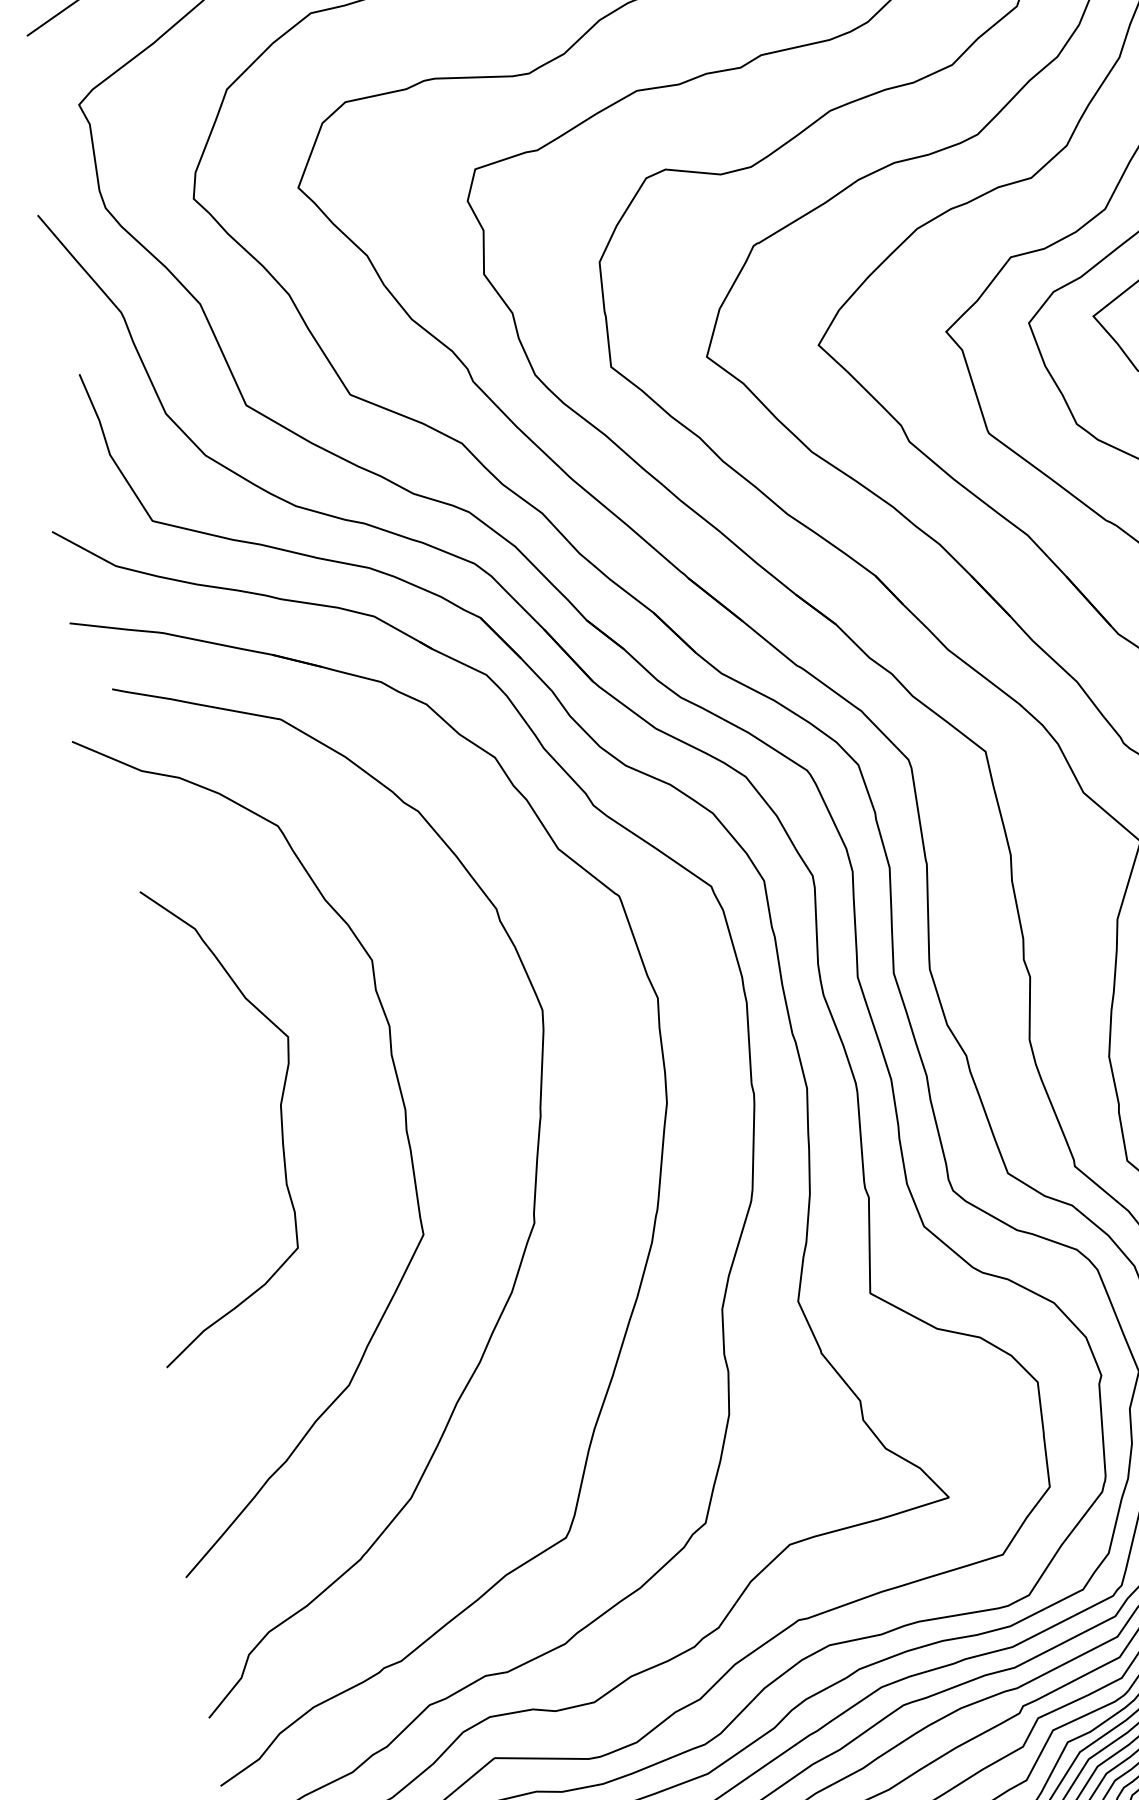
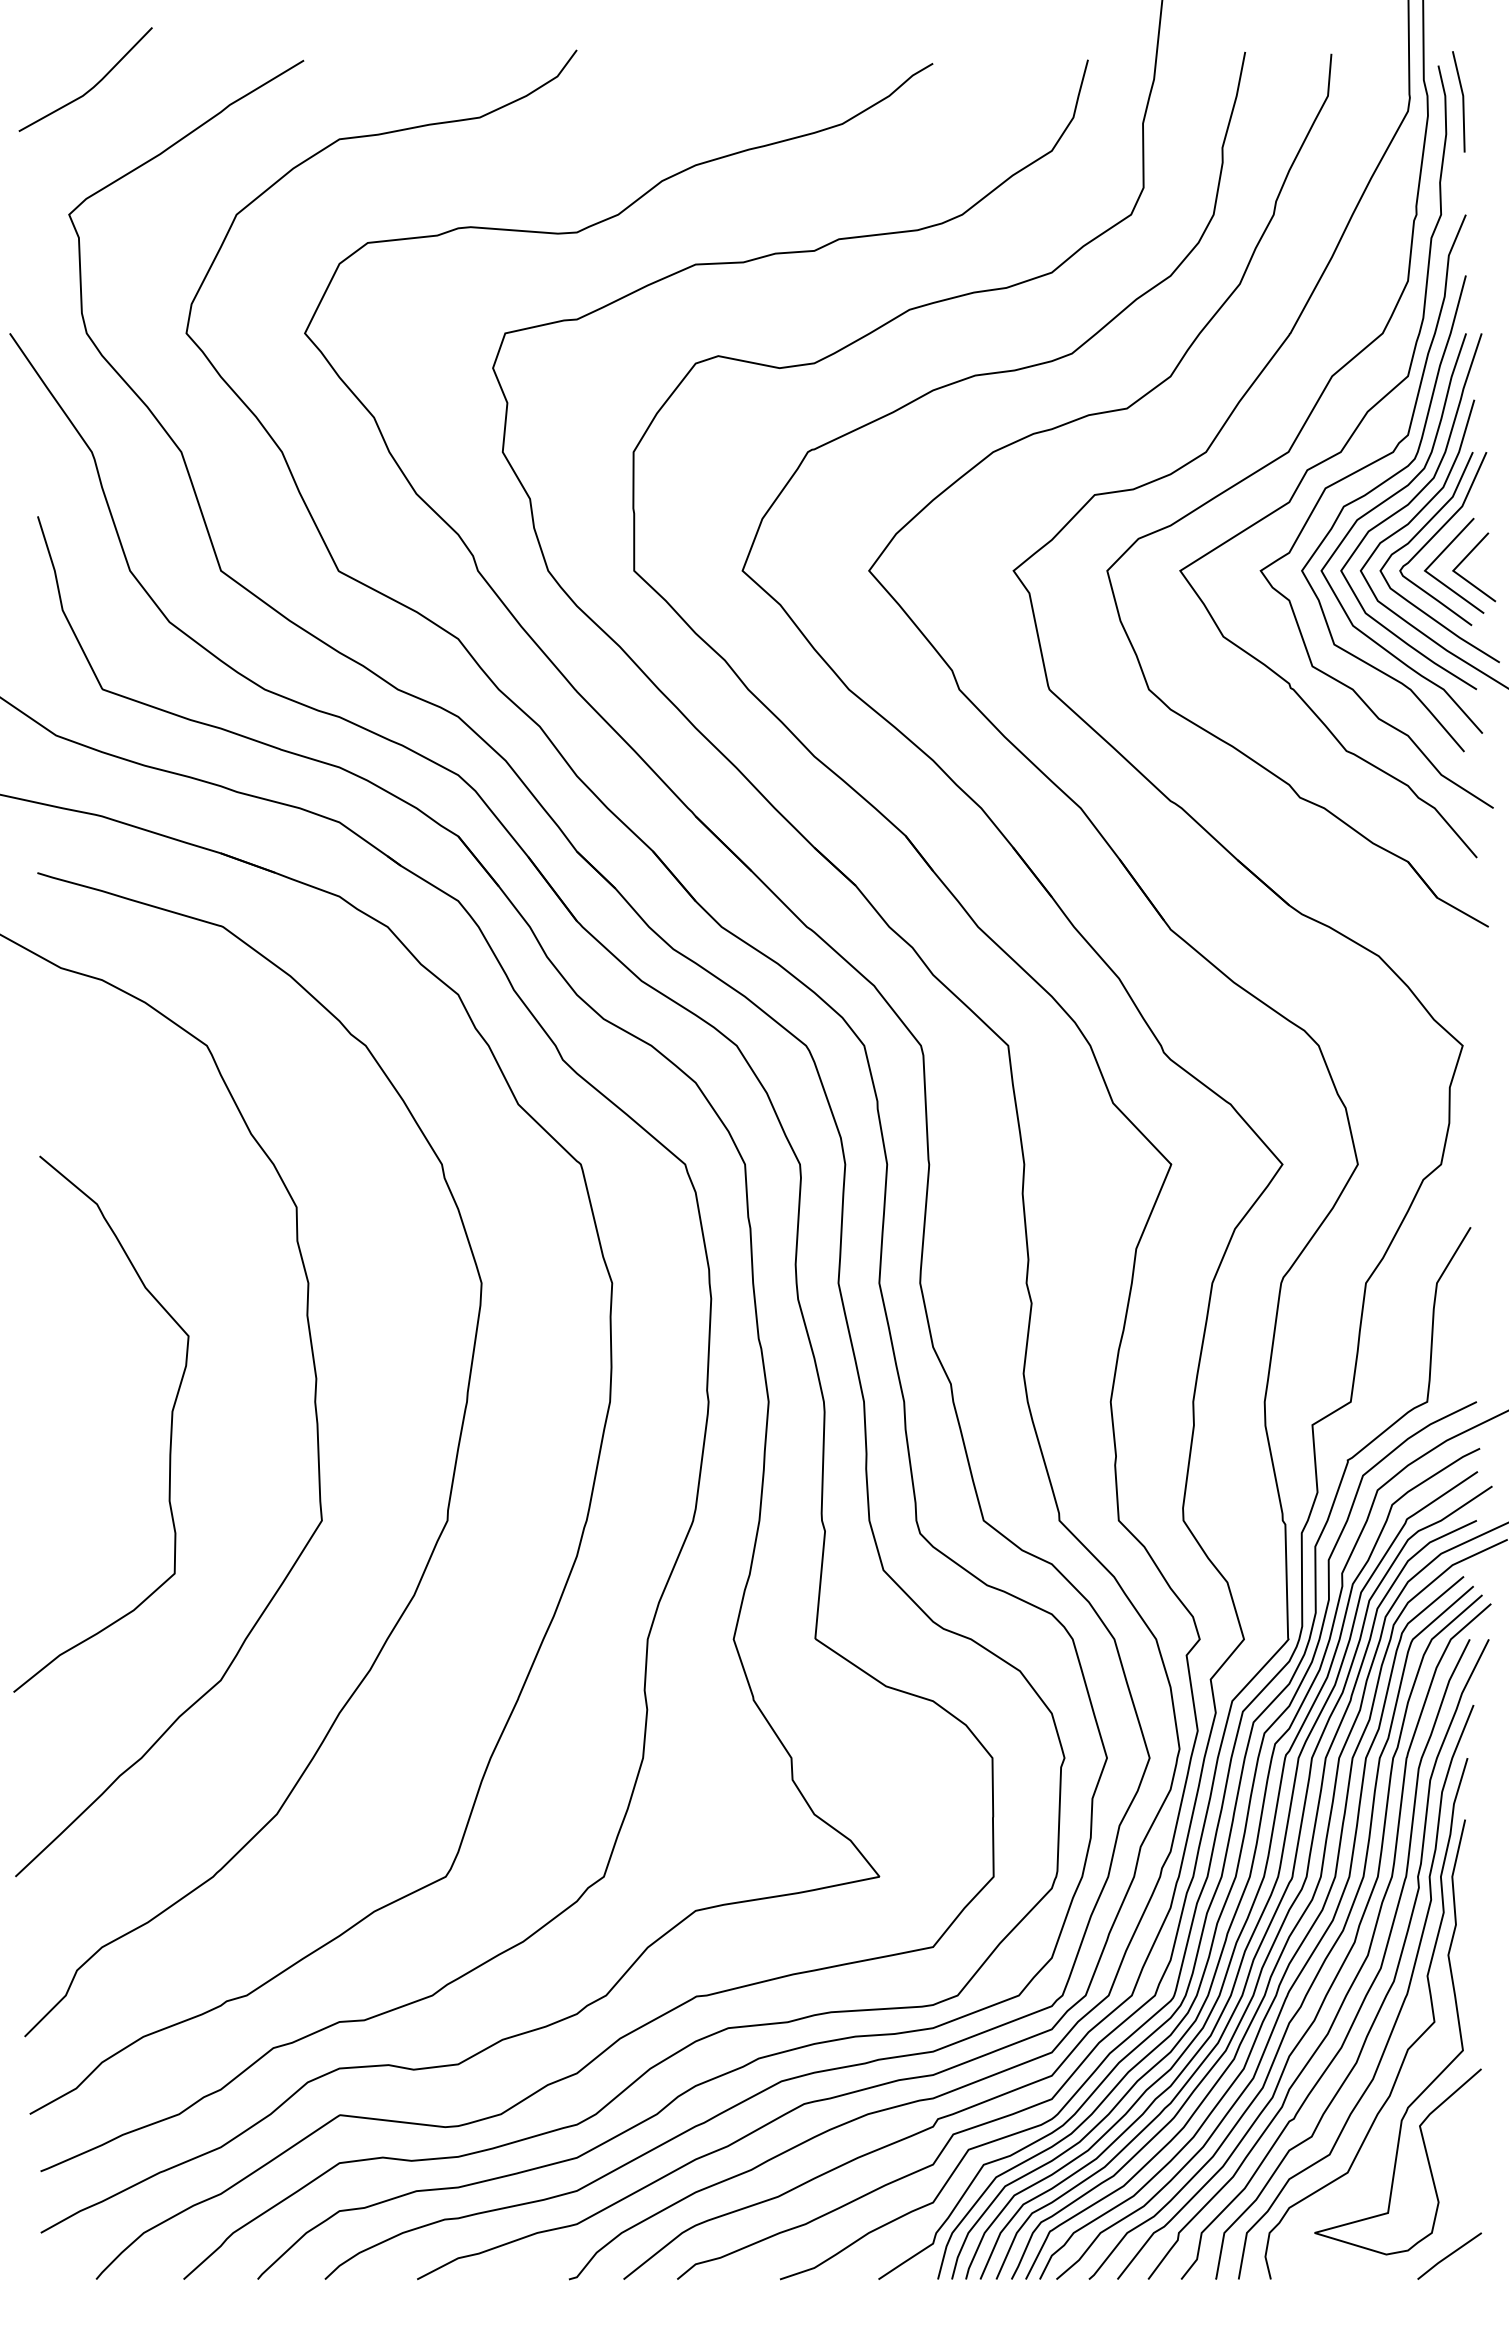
curve: (280, 1117) -> (170, 1425), moved

